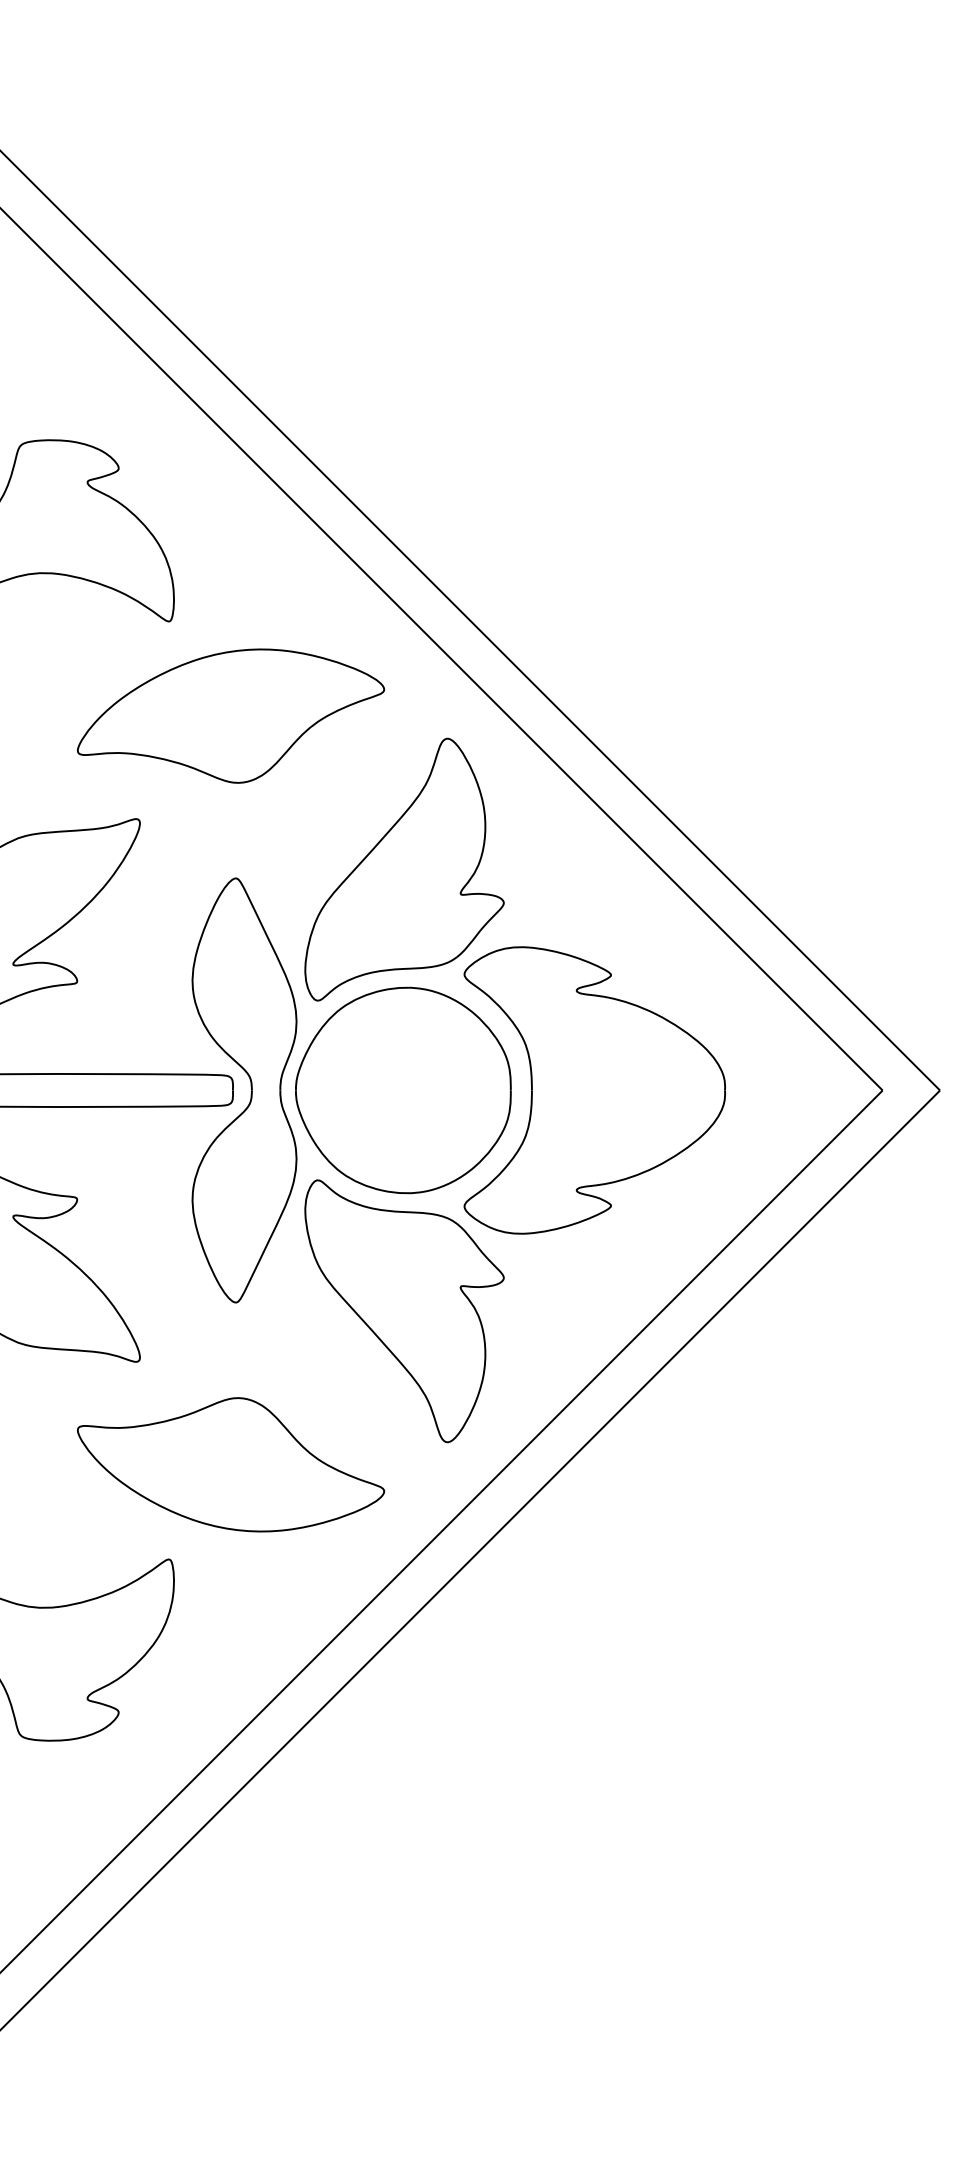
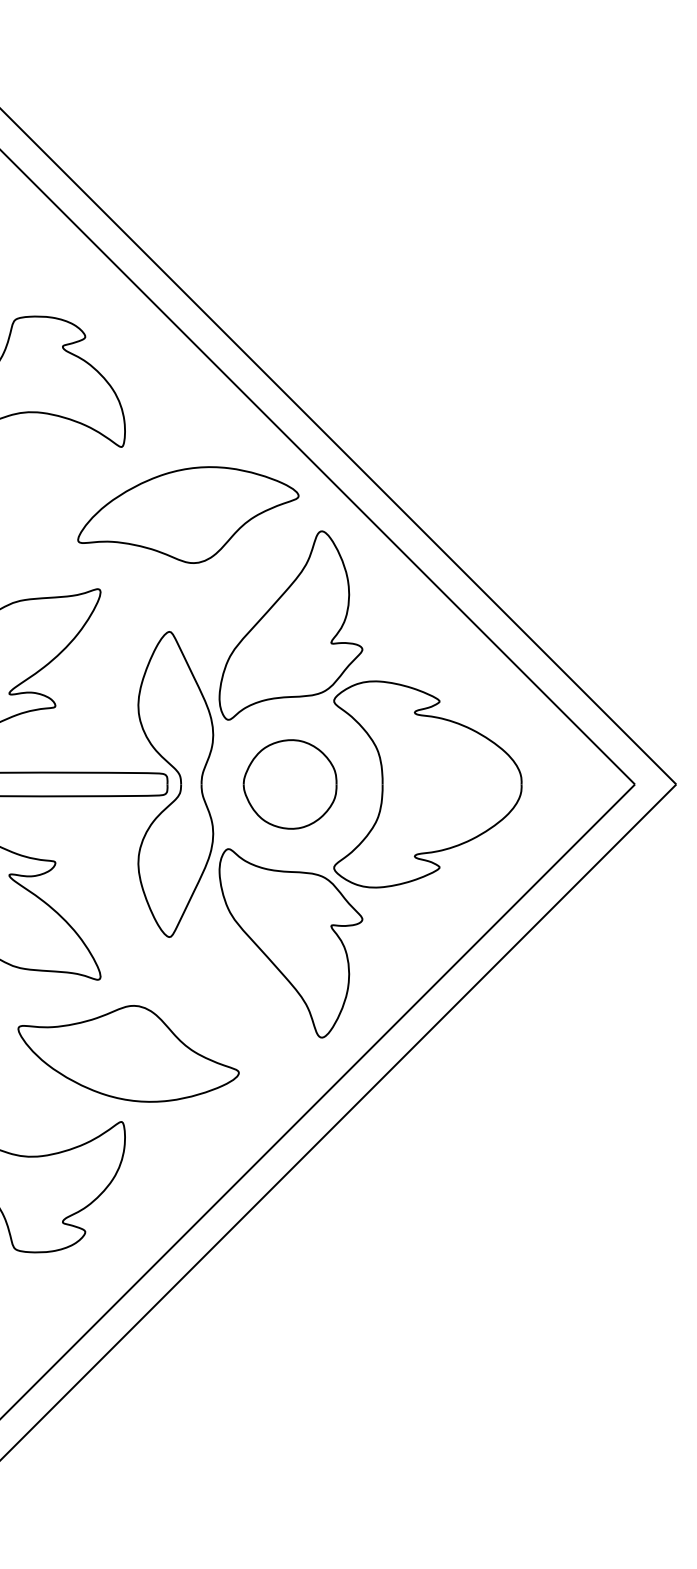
part: (231, 715) -> (188, 514), moved
part: (403, 1090) -> (290, 784), size x0.6
part: (231, 1464) -> (129, 1053), moved

